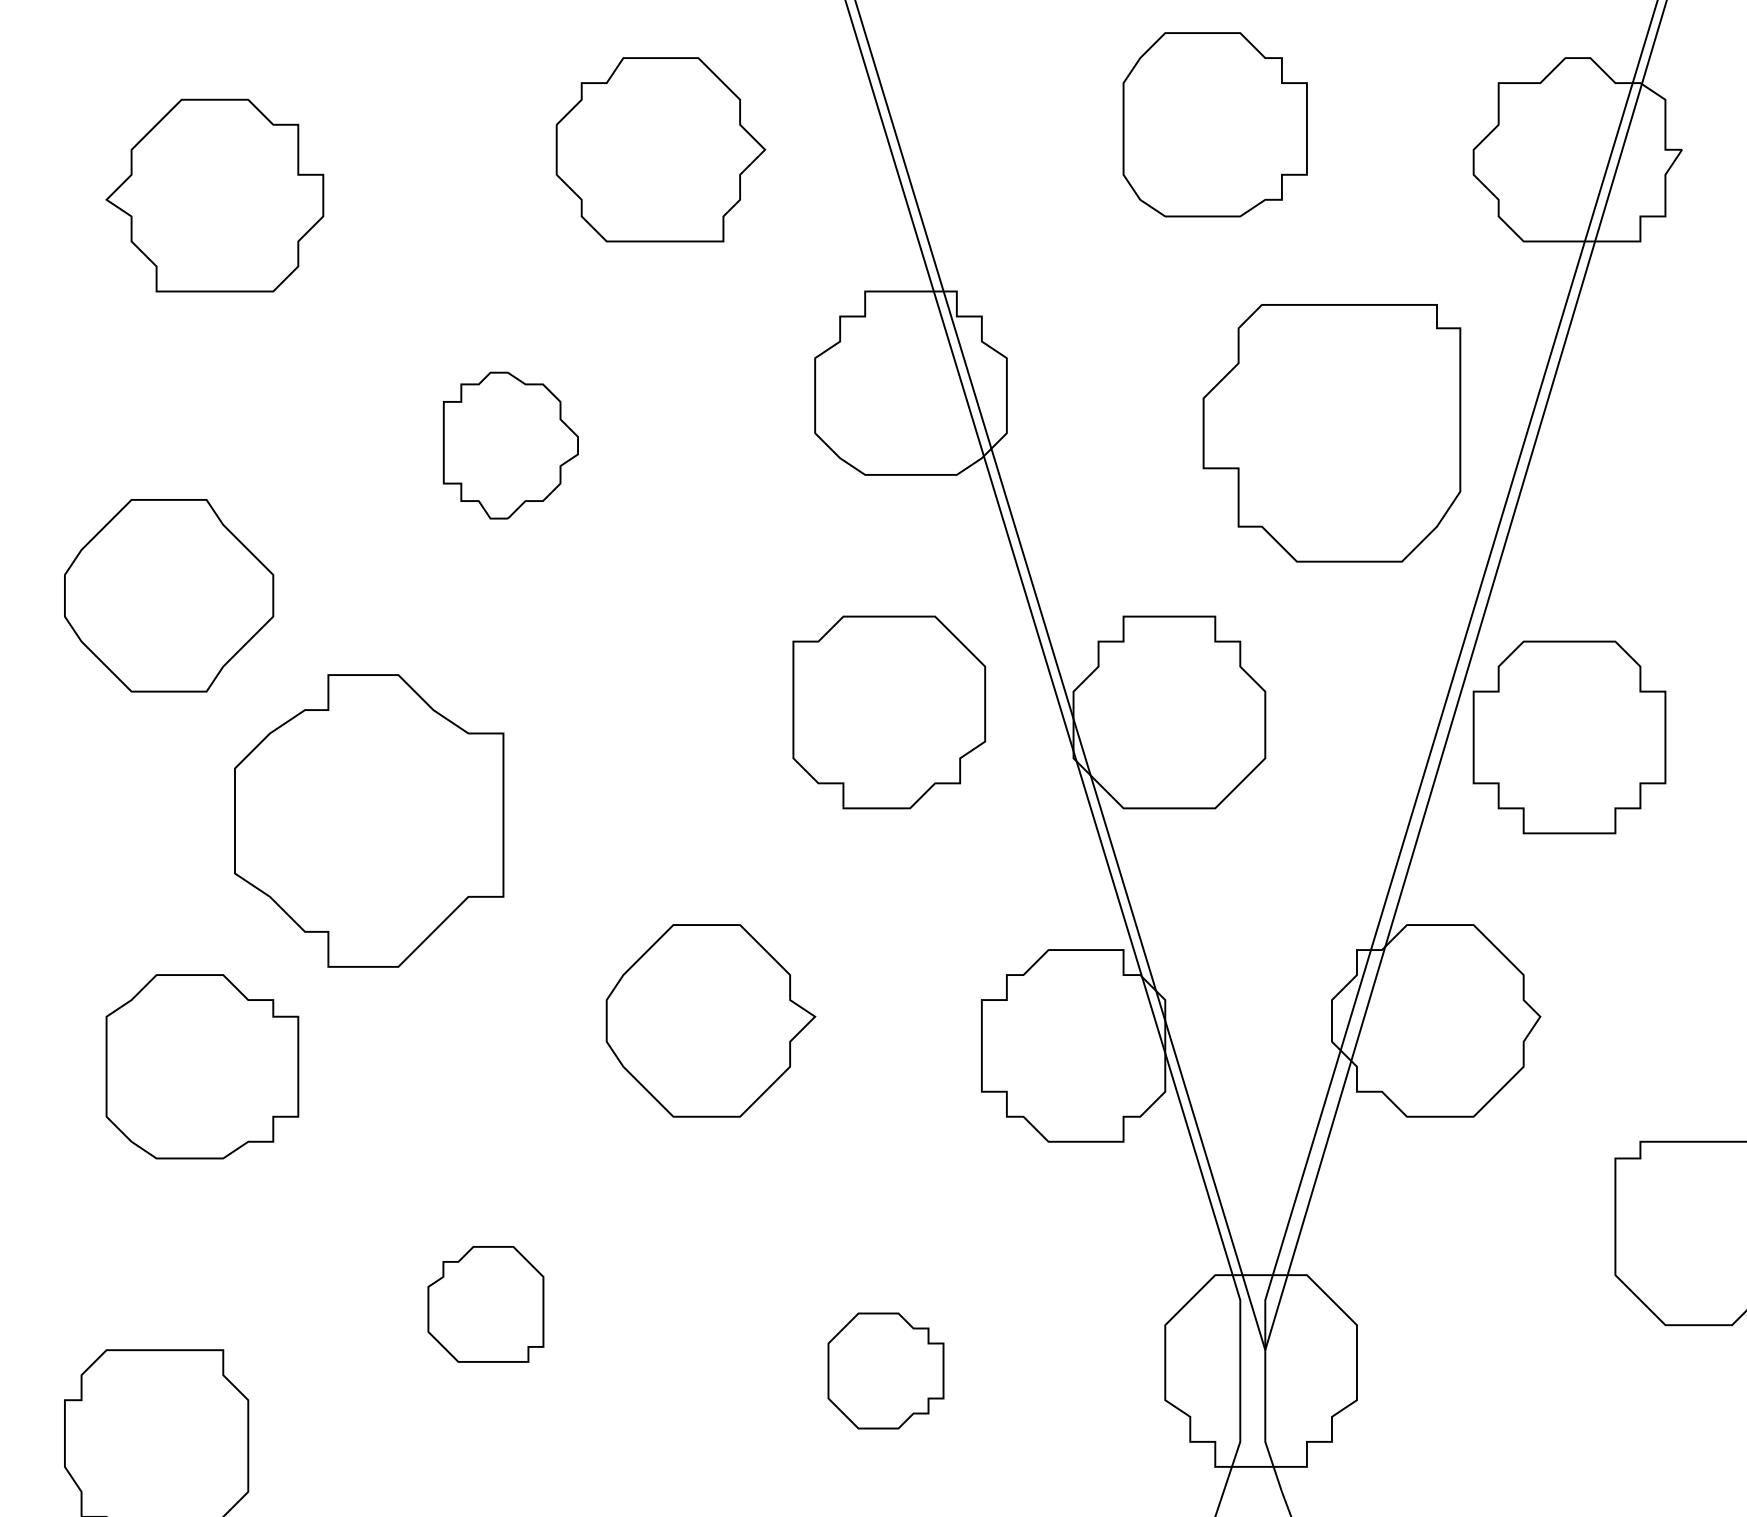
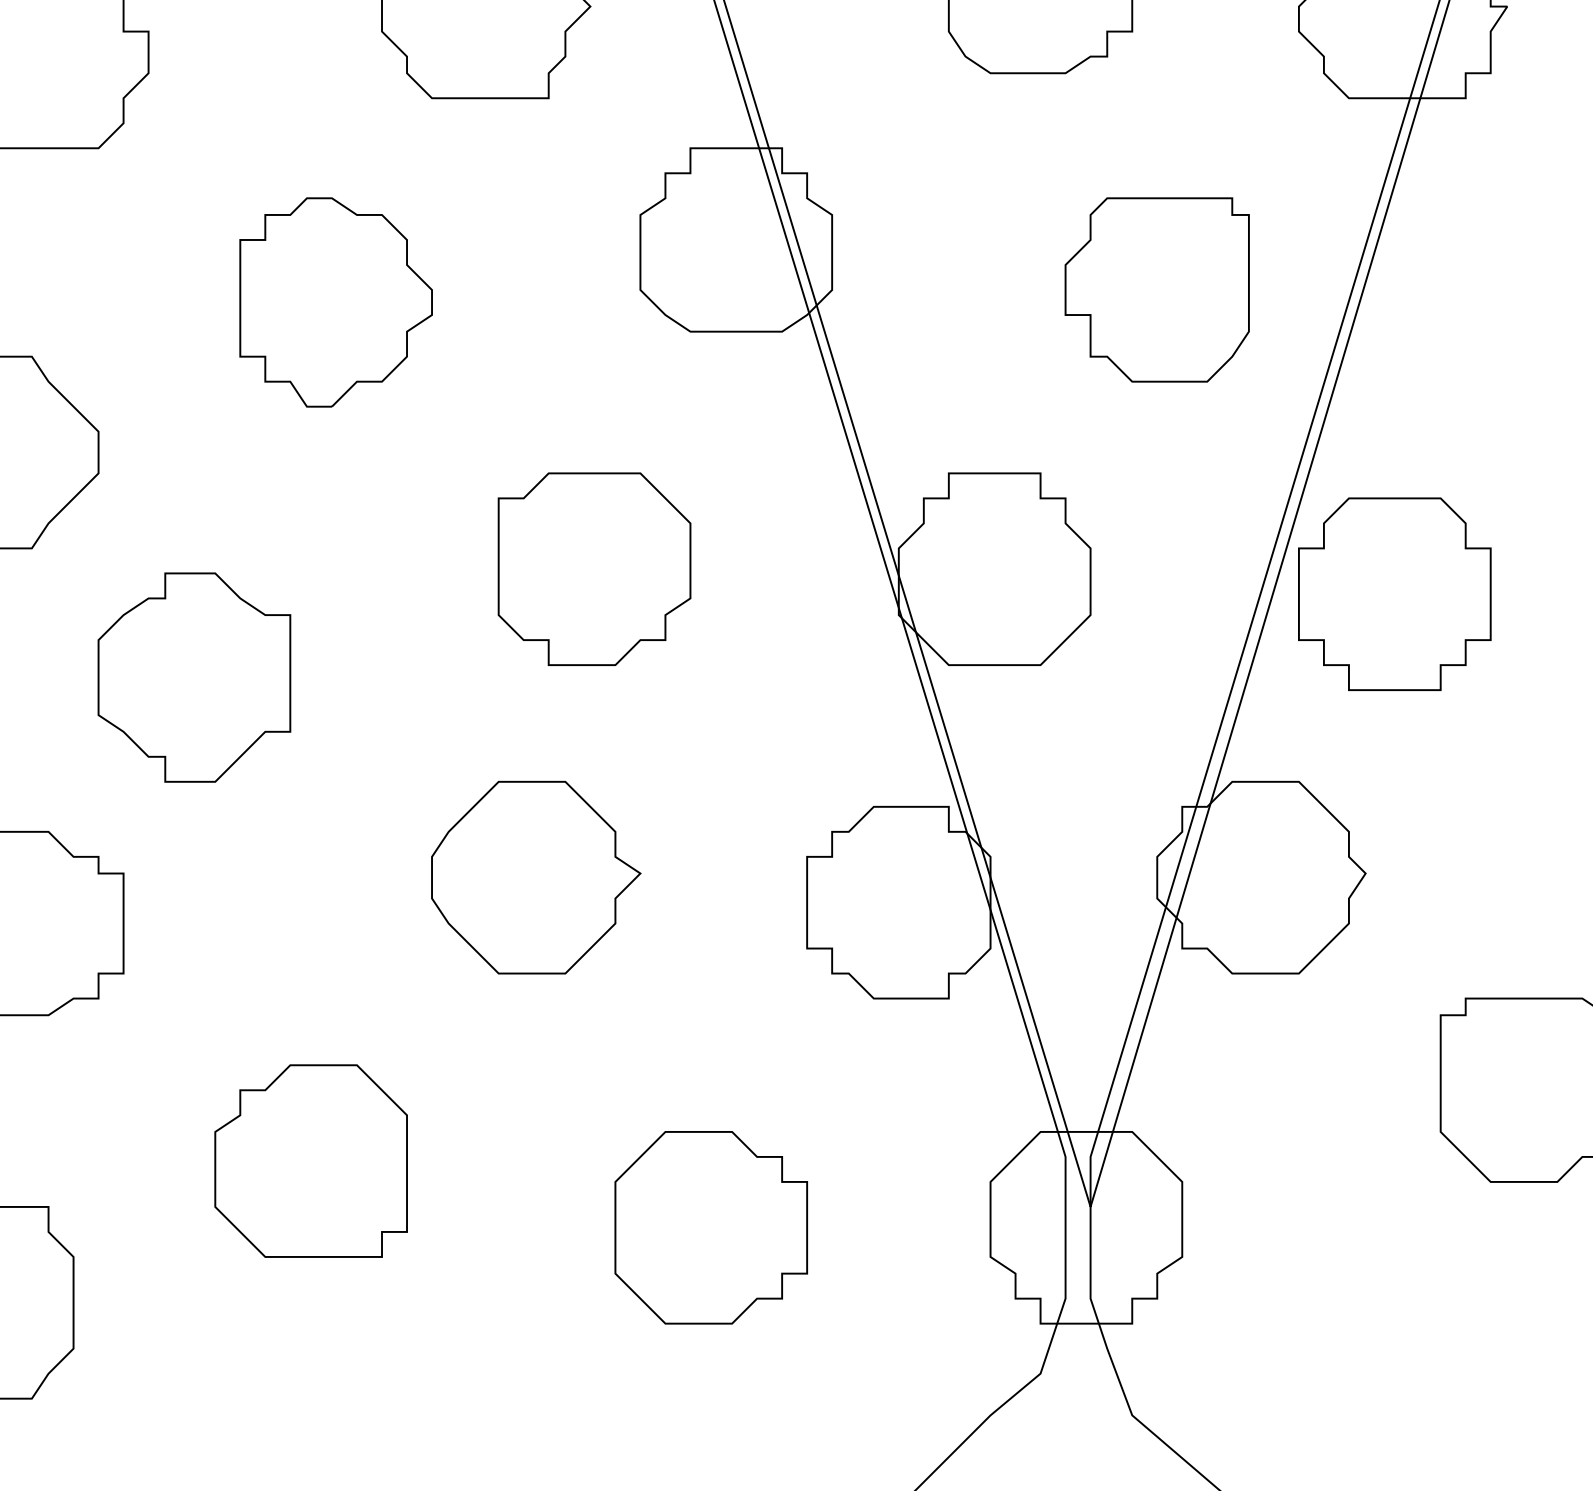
part: (1331, 432) -> (1156, 289), size x0.71
part: (510, 445) -> (335, 302), size x1.43
part: (889, 712) -> (594, 569), moved
part: (368, 820) -> (193, 677), size x0.71
part: (485, 1304) -> (310, 1161), size x1.67
part: (885, 1370) -> (710, 1227), size x1.67

